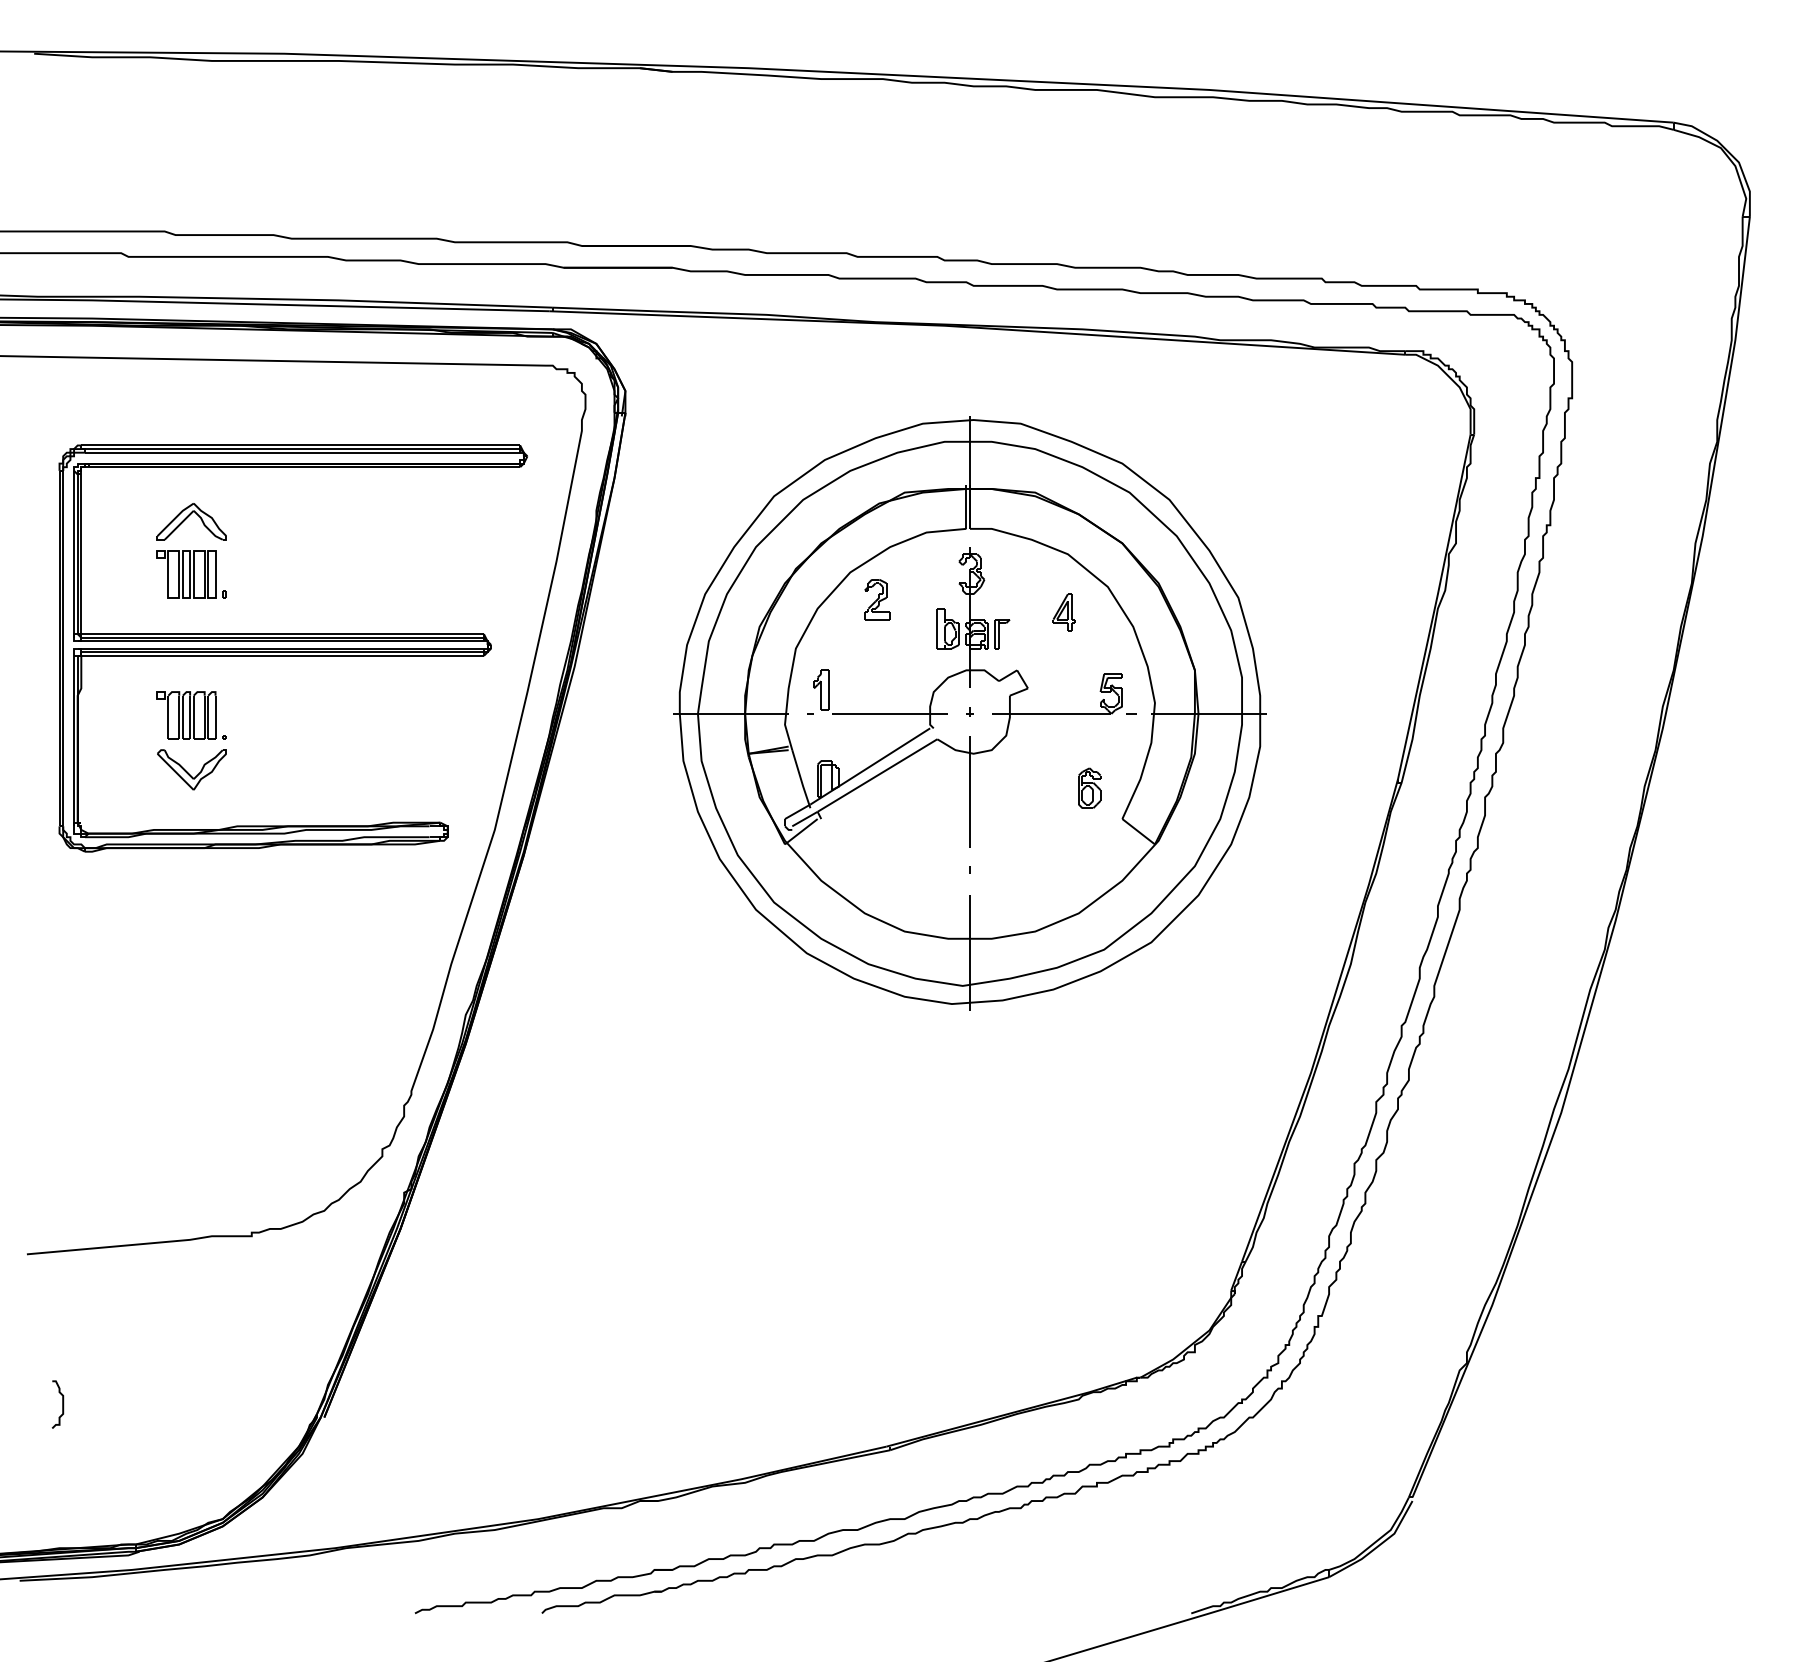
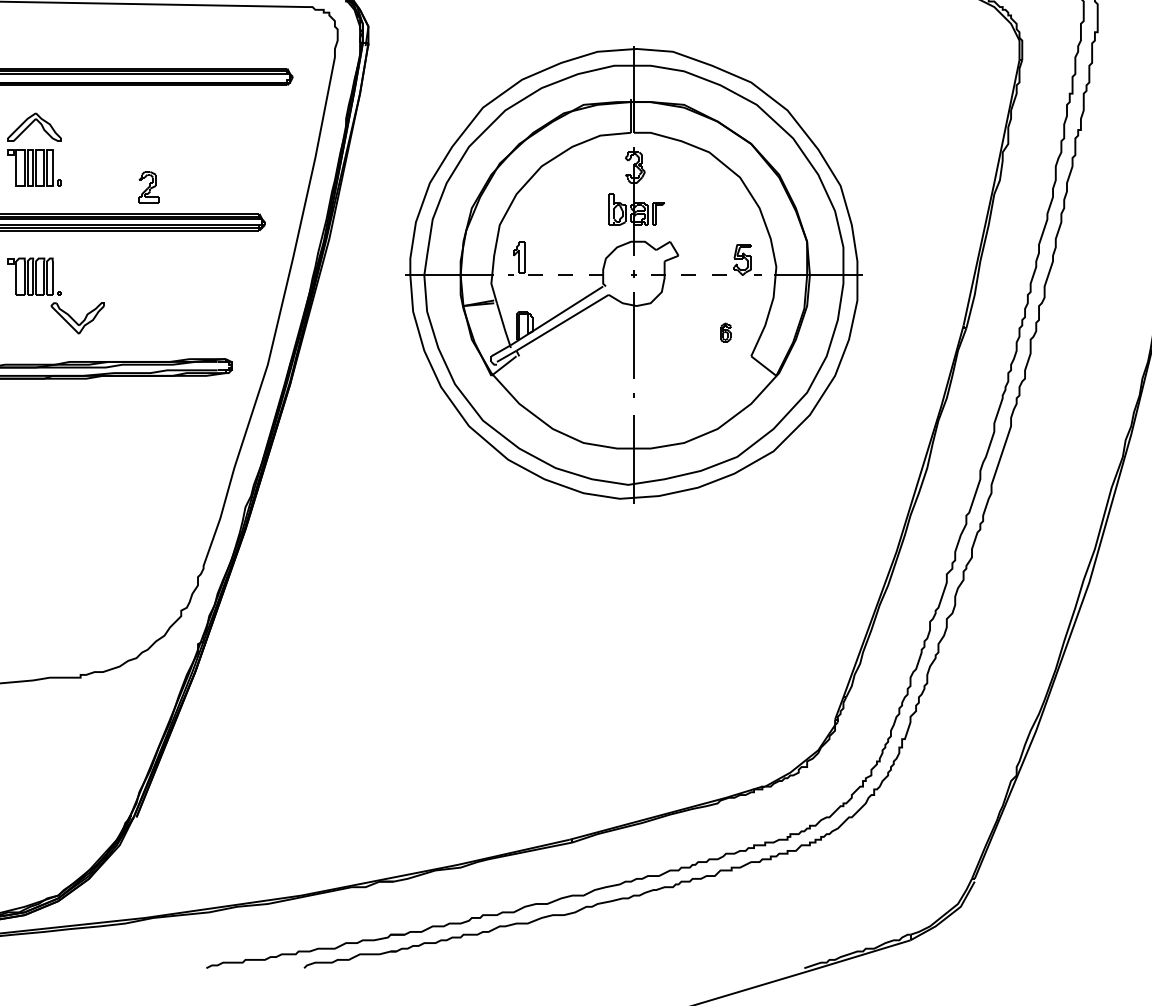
part: (877, 599) -> (148, 187), moved
part: (1063, 612) -> (705, 197), removed
line: (890, 713) -> (572, 275), solid -> dashed
line: (1051, 713) -> (696, 275), solid -> dashed
part: (191, 769) -> (77, 318), moved
part: (1089, 787) -> (725, 332), size x0.6

